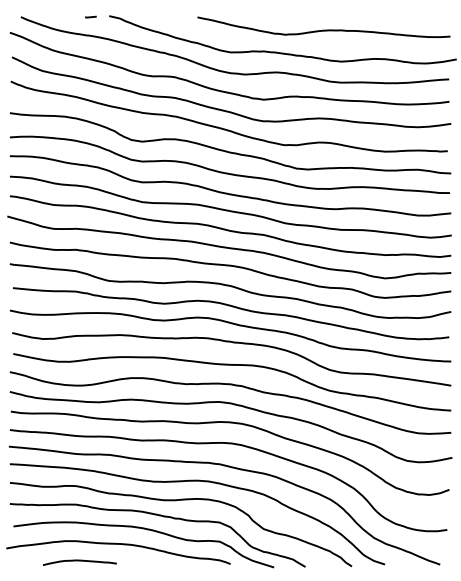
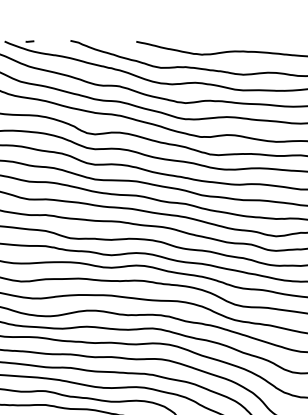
line: (90, 16) -> (29, 41), moved

